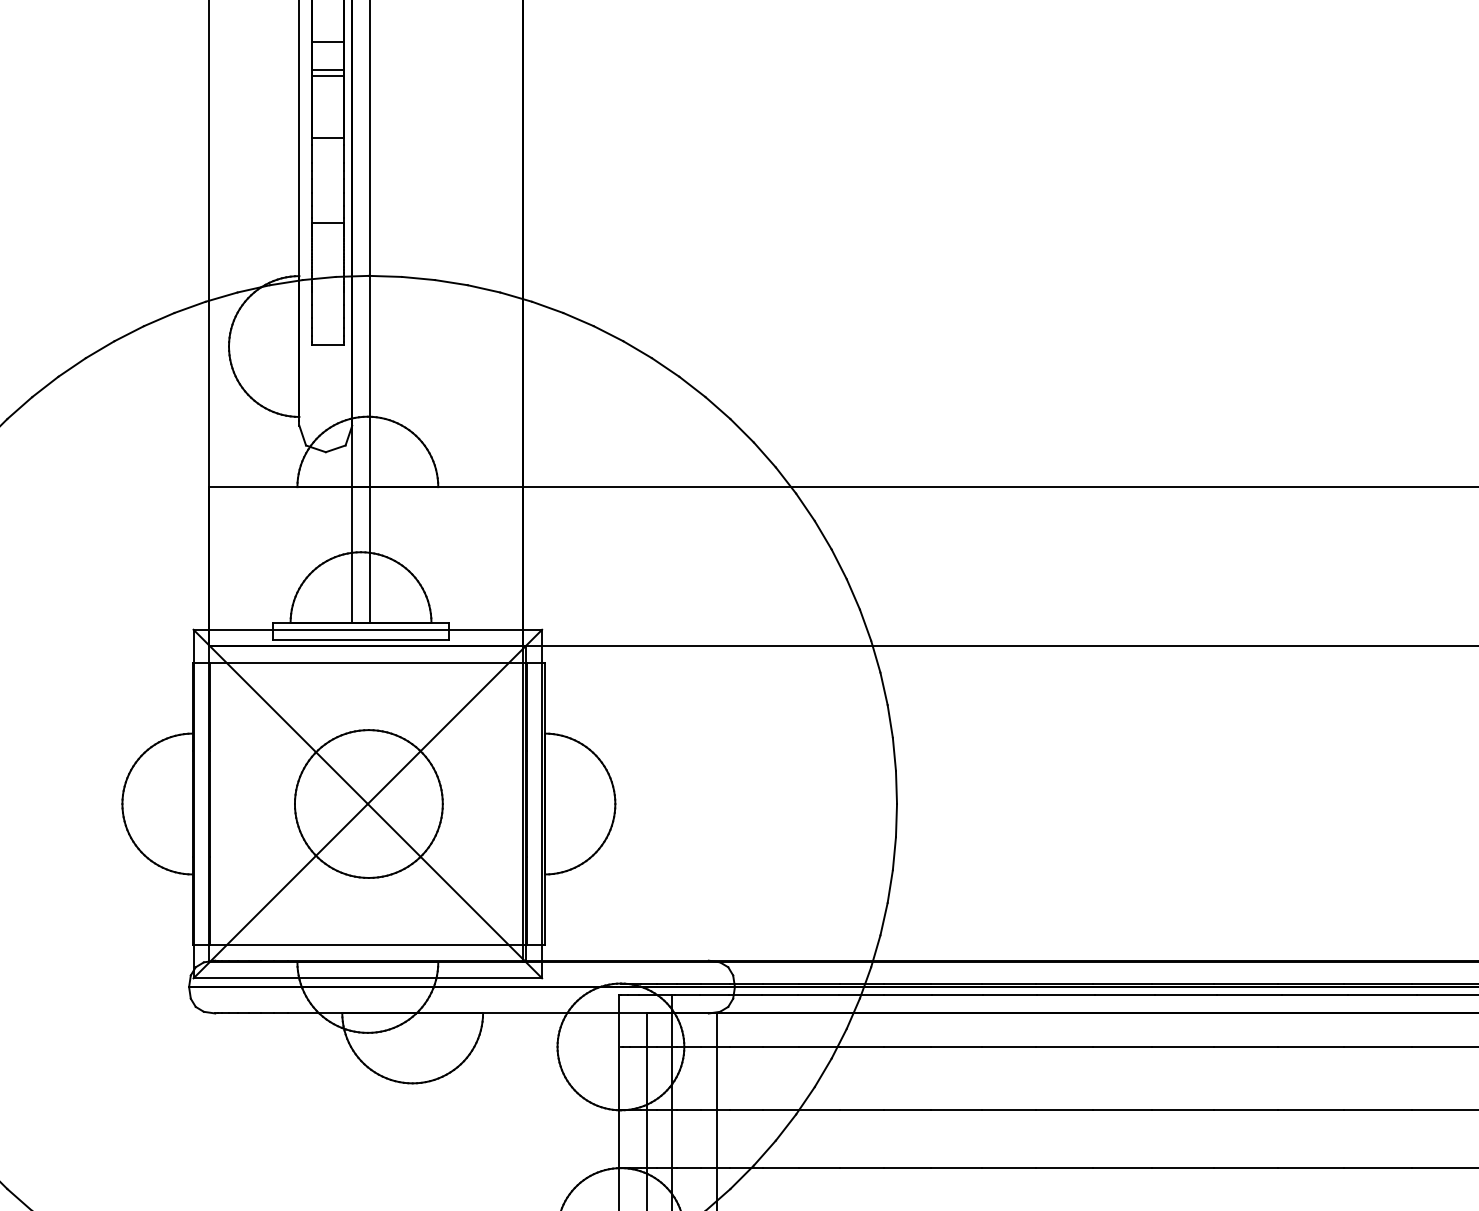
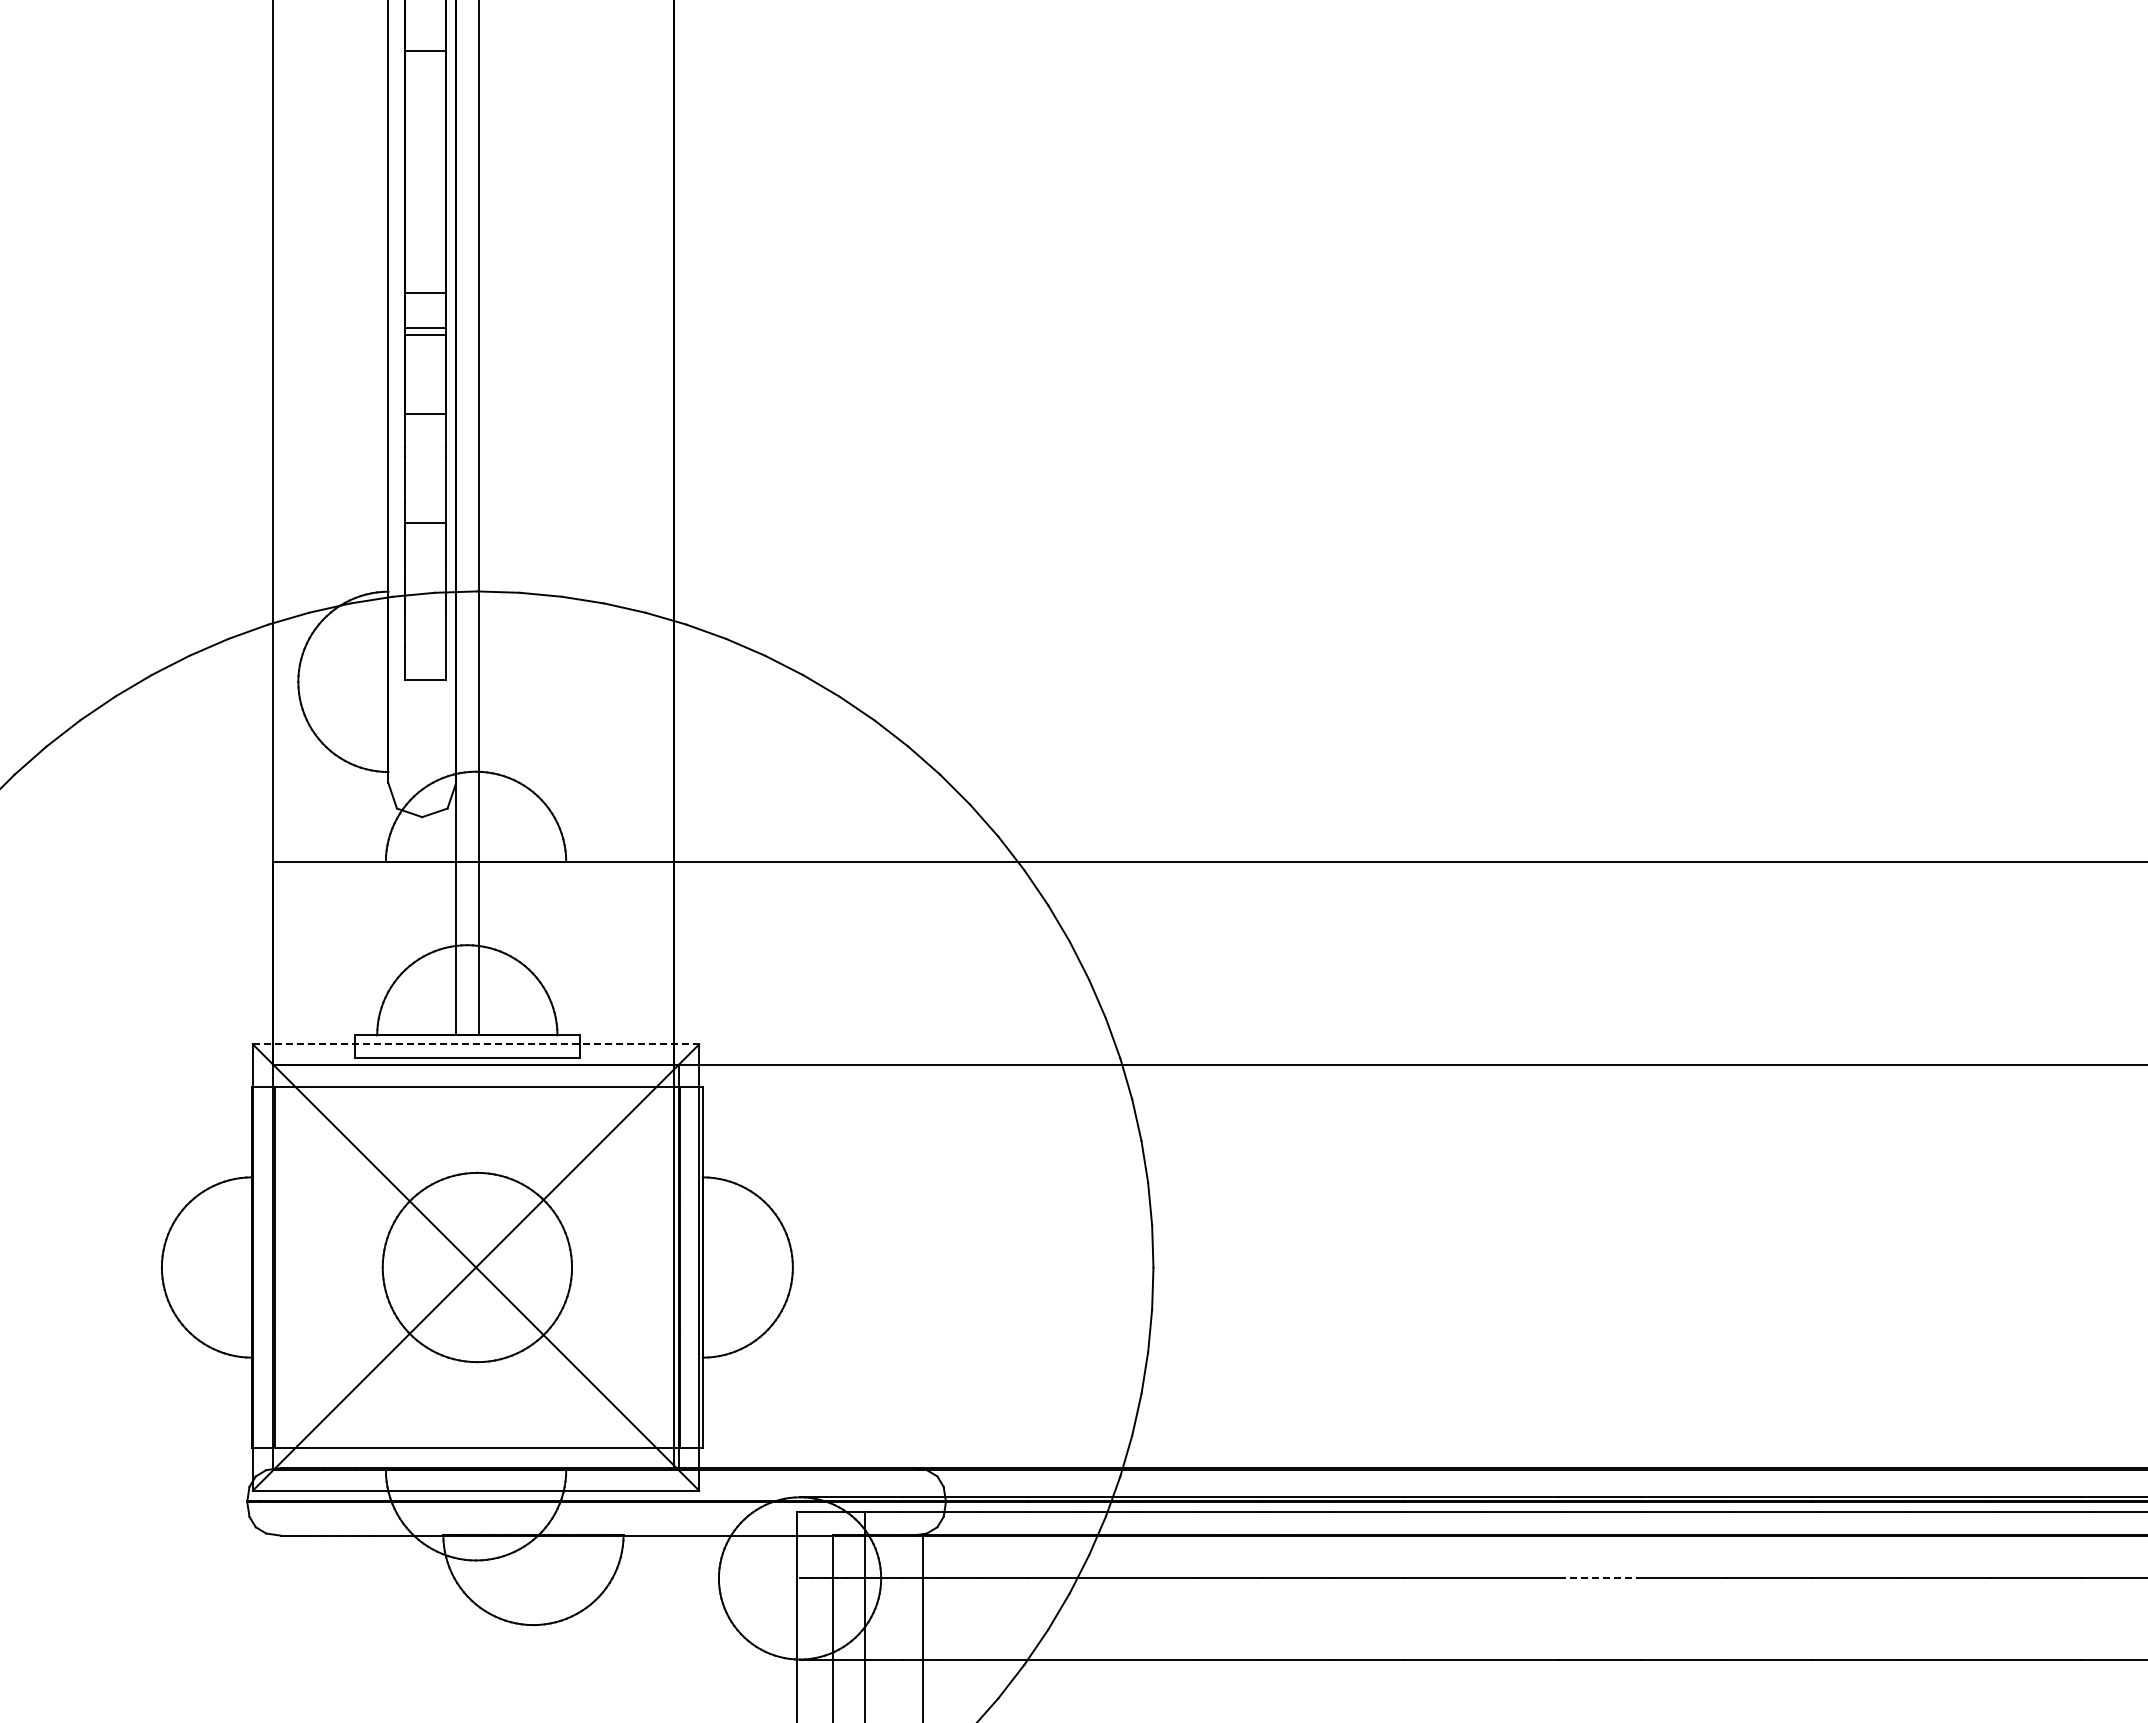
line: (368, 629) -> (476, 1044), solid -> dashed
line: (1246, 1046) -> (1600, 1578), solid -> dashed

